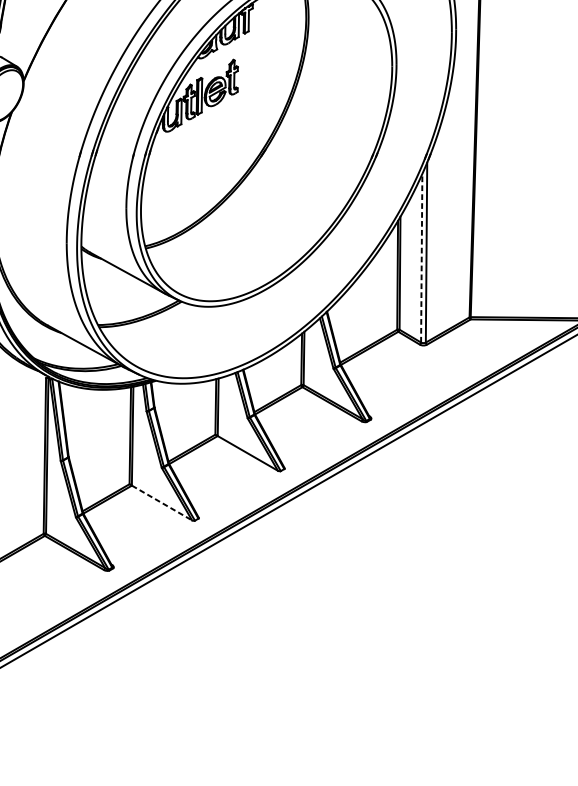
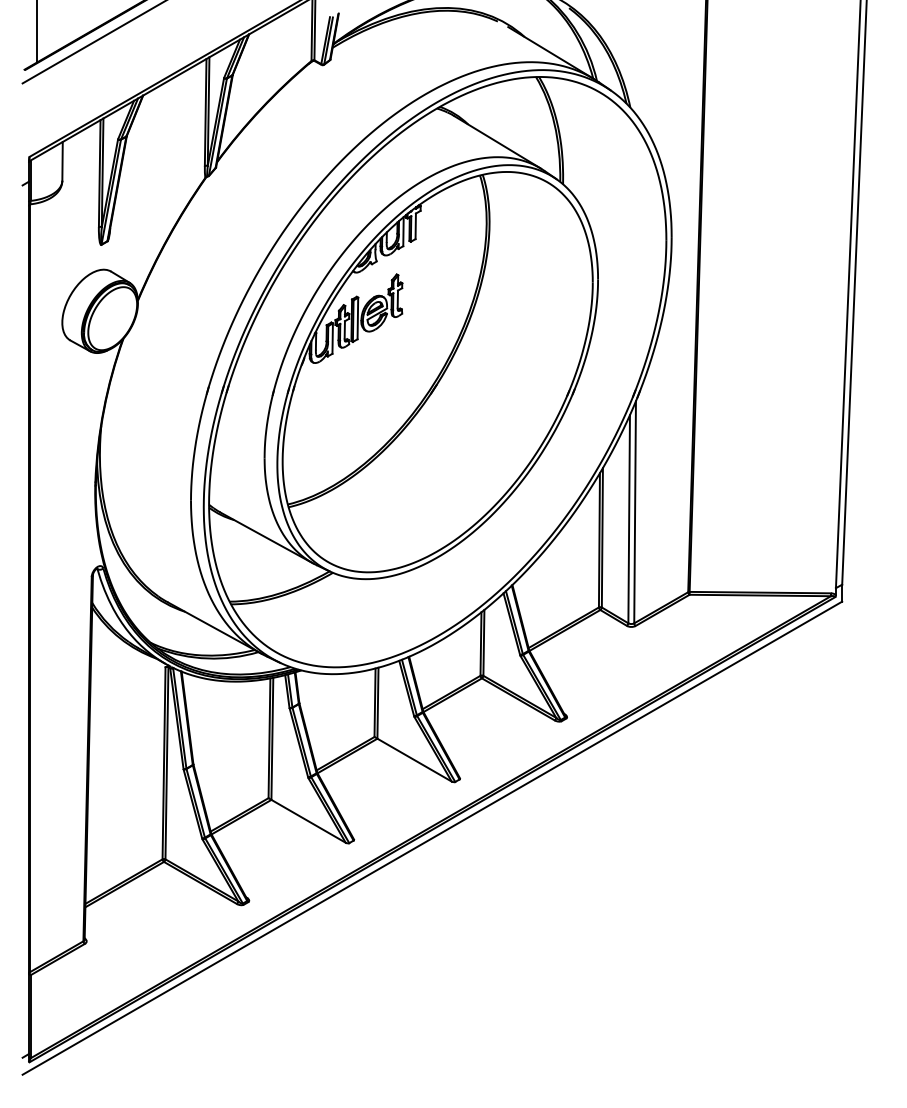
line: (421, 257) -> (629, 518), dashed -> solid
line: (161, 503) -> (308, 821), dashed -> solid

